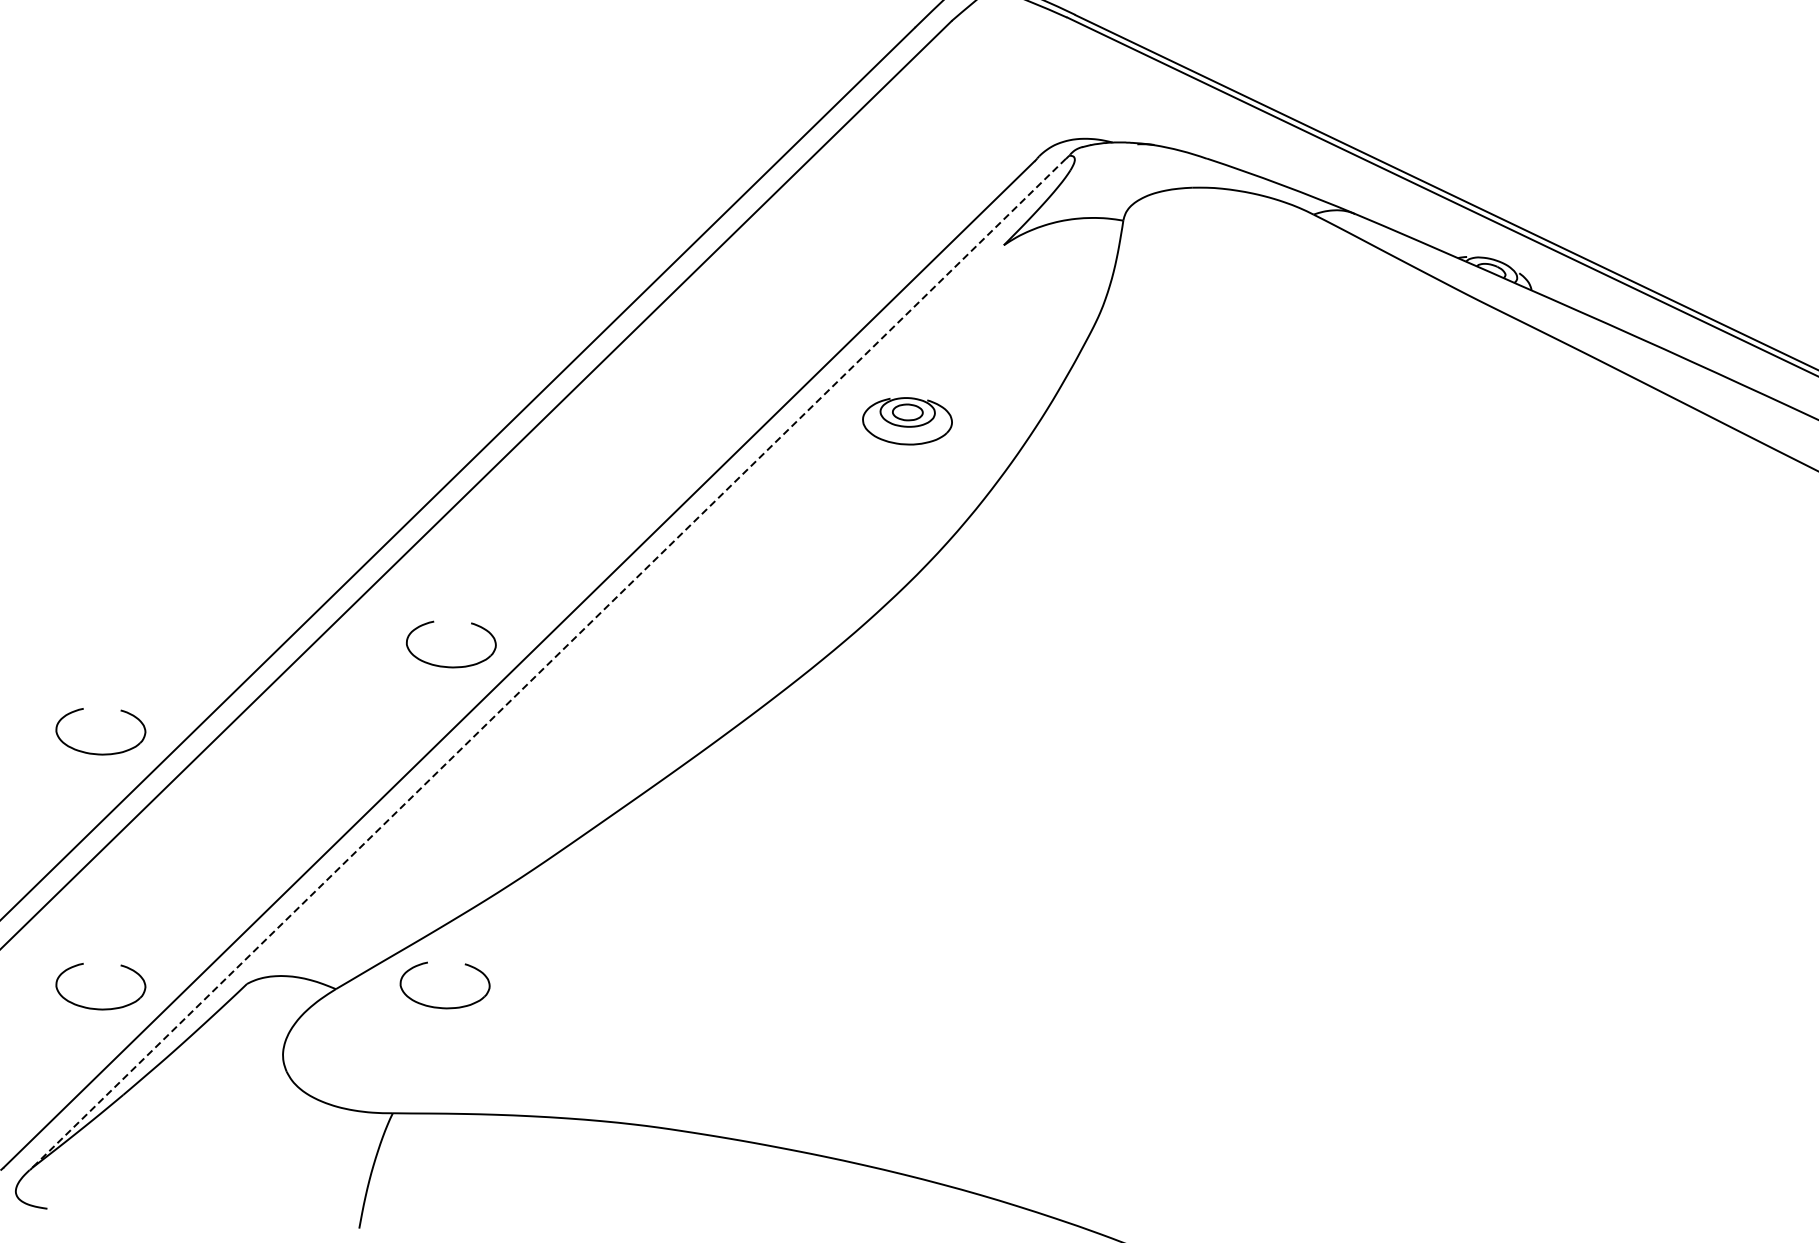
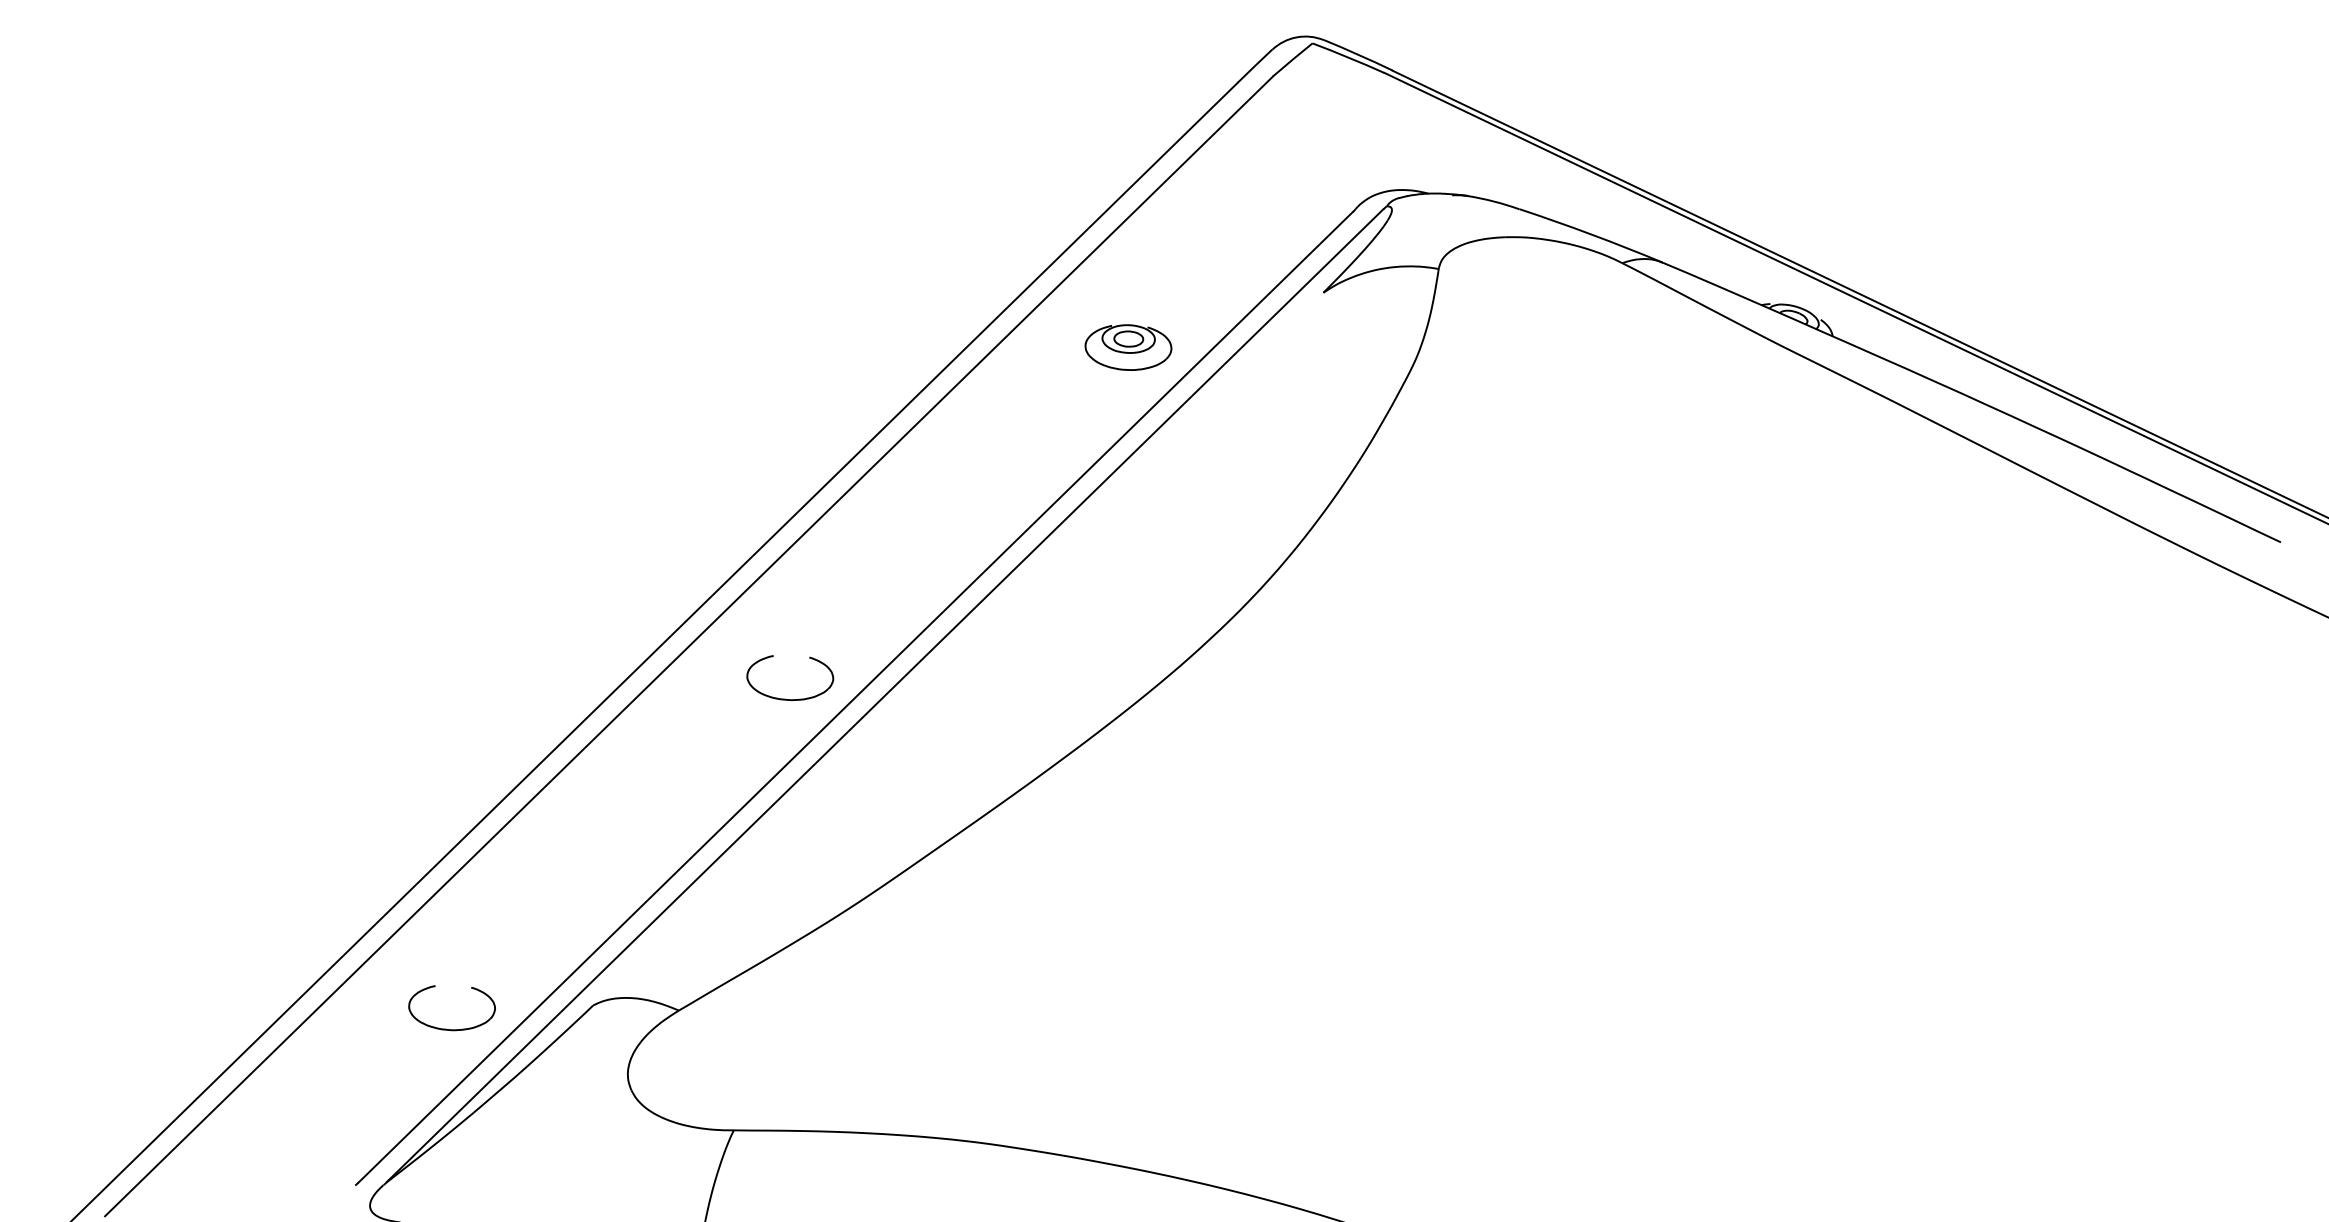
part: (907, 421) -> (1128, 347), moved
line: (551, 661) -> (886, 694), dashed -> solid
part: (95, 752) -> (446, 782), removed
part: (440, 1006) -> (779, 1027), removed

